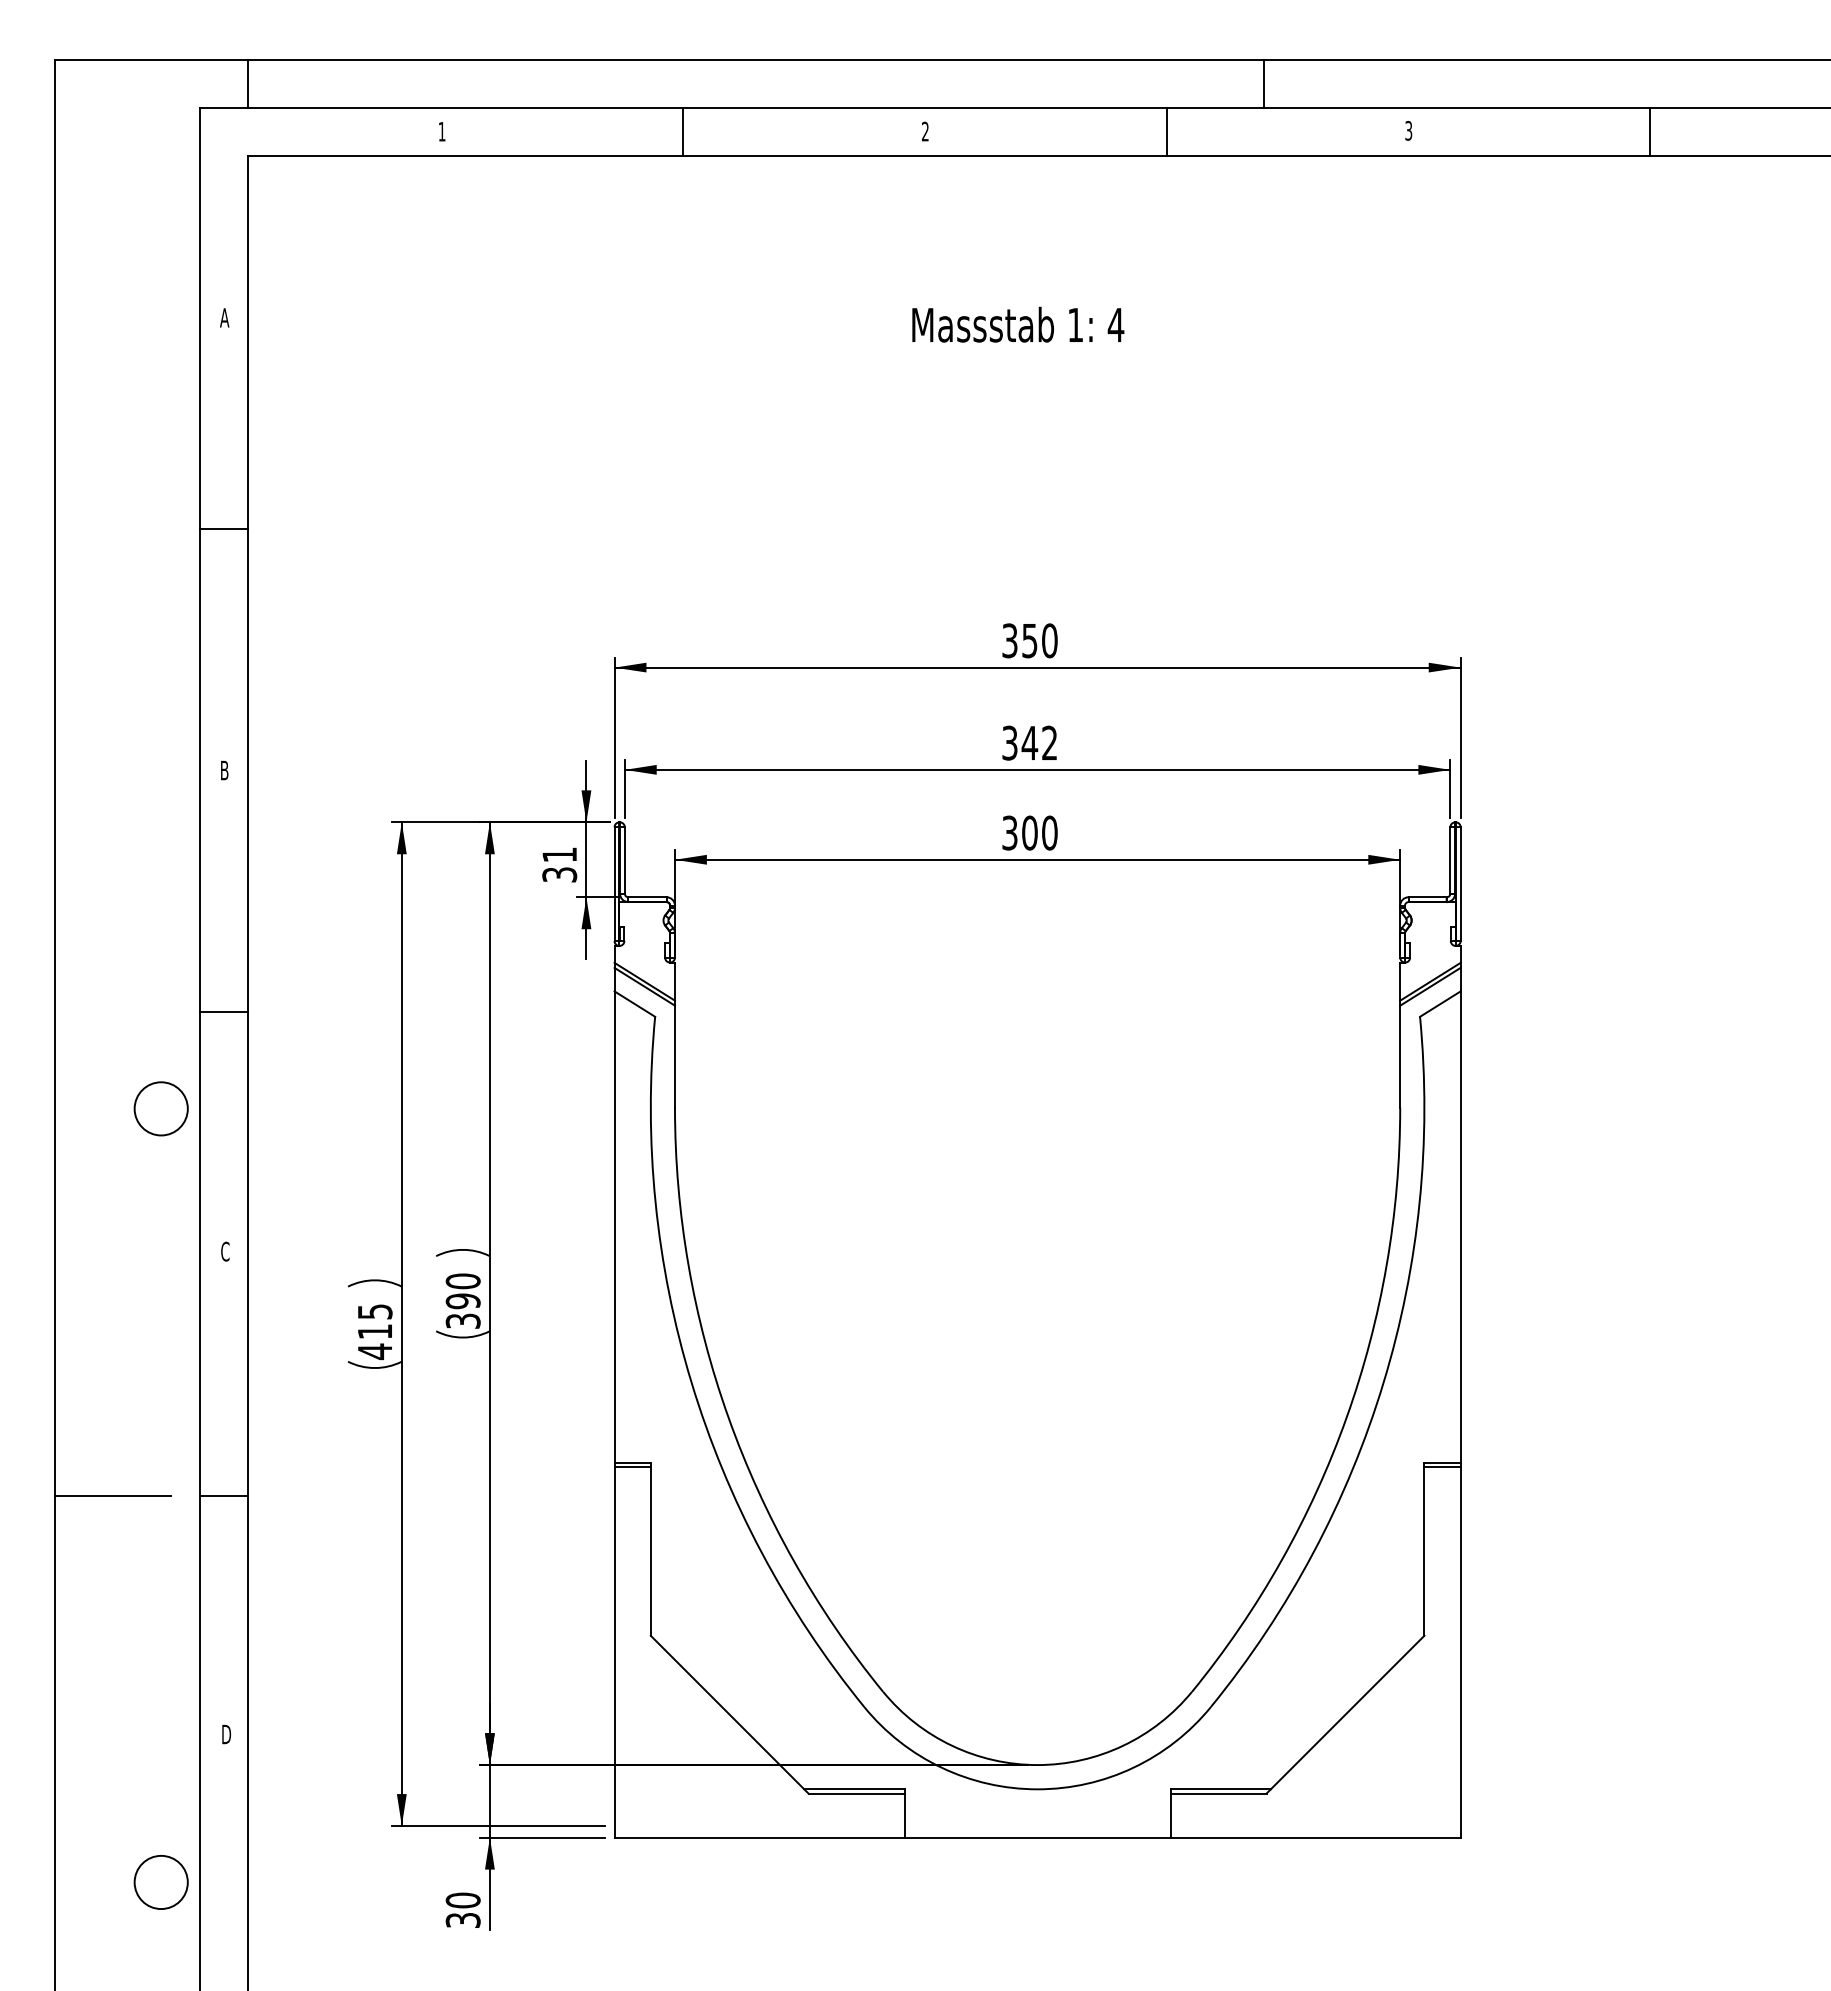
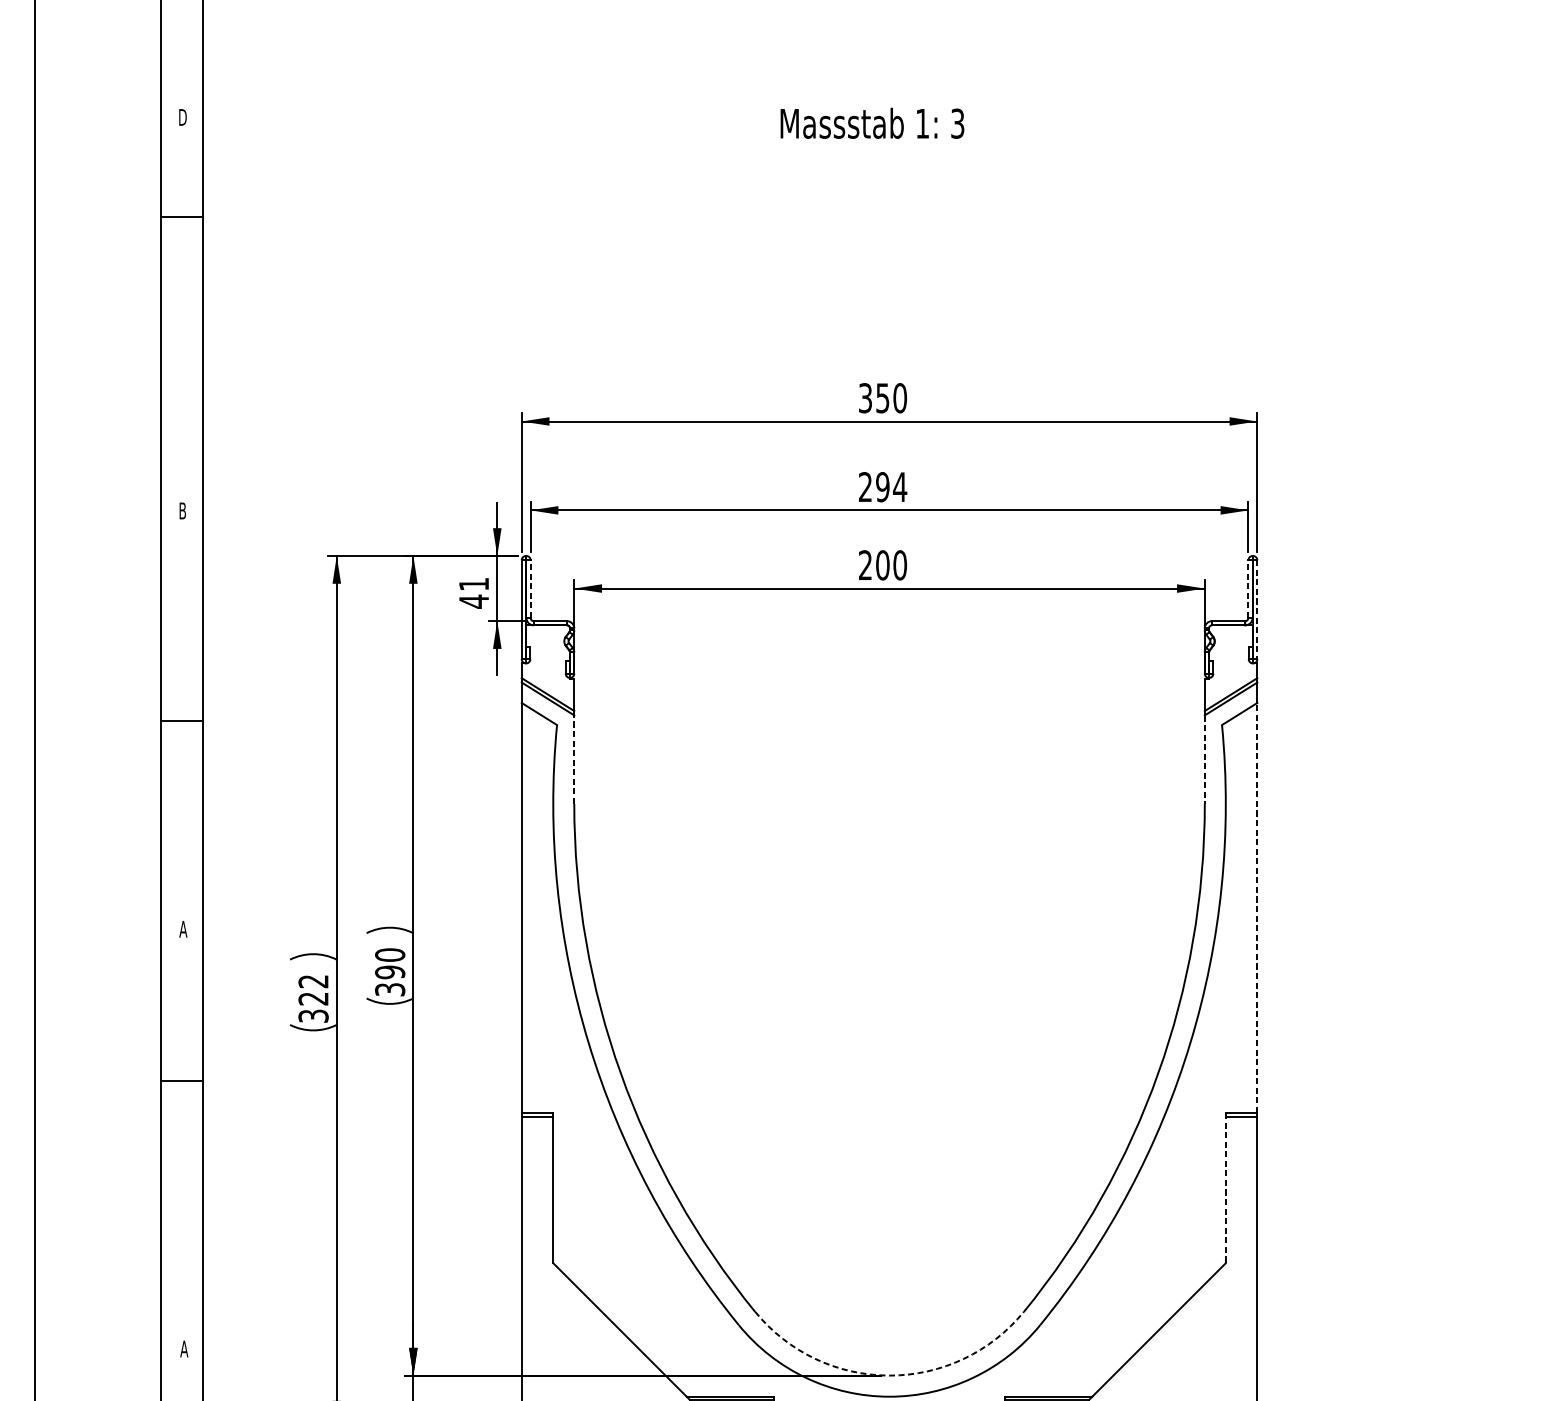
text: (224, 317) -> (182, 117), A -> D
text: (1115, 324) -> (957, 123), 4 -> 3
line: (223, 528) -> (181, 217), moved
text: (1030, 742) -> (883, 486), 342 -> 294
text: (1009, 833) -> (865, 565), 300 -> 200
line: (624, 859) -> (530, 588), solid -> dashed
line: (1450, 859) -> (1248, 588), solid -> dashed
text: (559, 874) -> (473, 601), 31 -> 41
line: (1460, 884) -> (1257, 610), solid -> dashed
line: (674, 1056) -> (573, 759), solid -> dashed
line: (1400, 1056) -> (1205, 759), solid -> dashed
circle: (160, 1108) -> (126, 804), removed
line: (1460, 1227) -> (1257, 908), solid -> dashed
text: (224, 1251) -> (182, 929), C -> A
text: (374, 1332) -> (313, 999), 415 -> 322
line: (112, 1495) -> (85, 1141), removed
line: (223, 1495) -> (181, 1081), moved
line: (1424, 1549) -> (1225, 1188), solid -> dashed
text: (226, 1734) -> (184, 1349), D -> A
arc: (1037, 1765) -> (889, 1375), solid -> dashed

